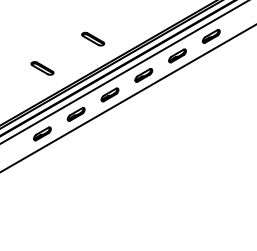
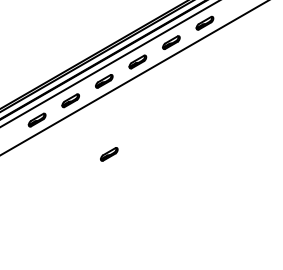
part: (93, 38) -> (87, 25), removed
part: (42, 67) -> (37, 54), removed
part: (115, 168) -> (109, 154), added

